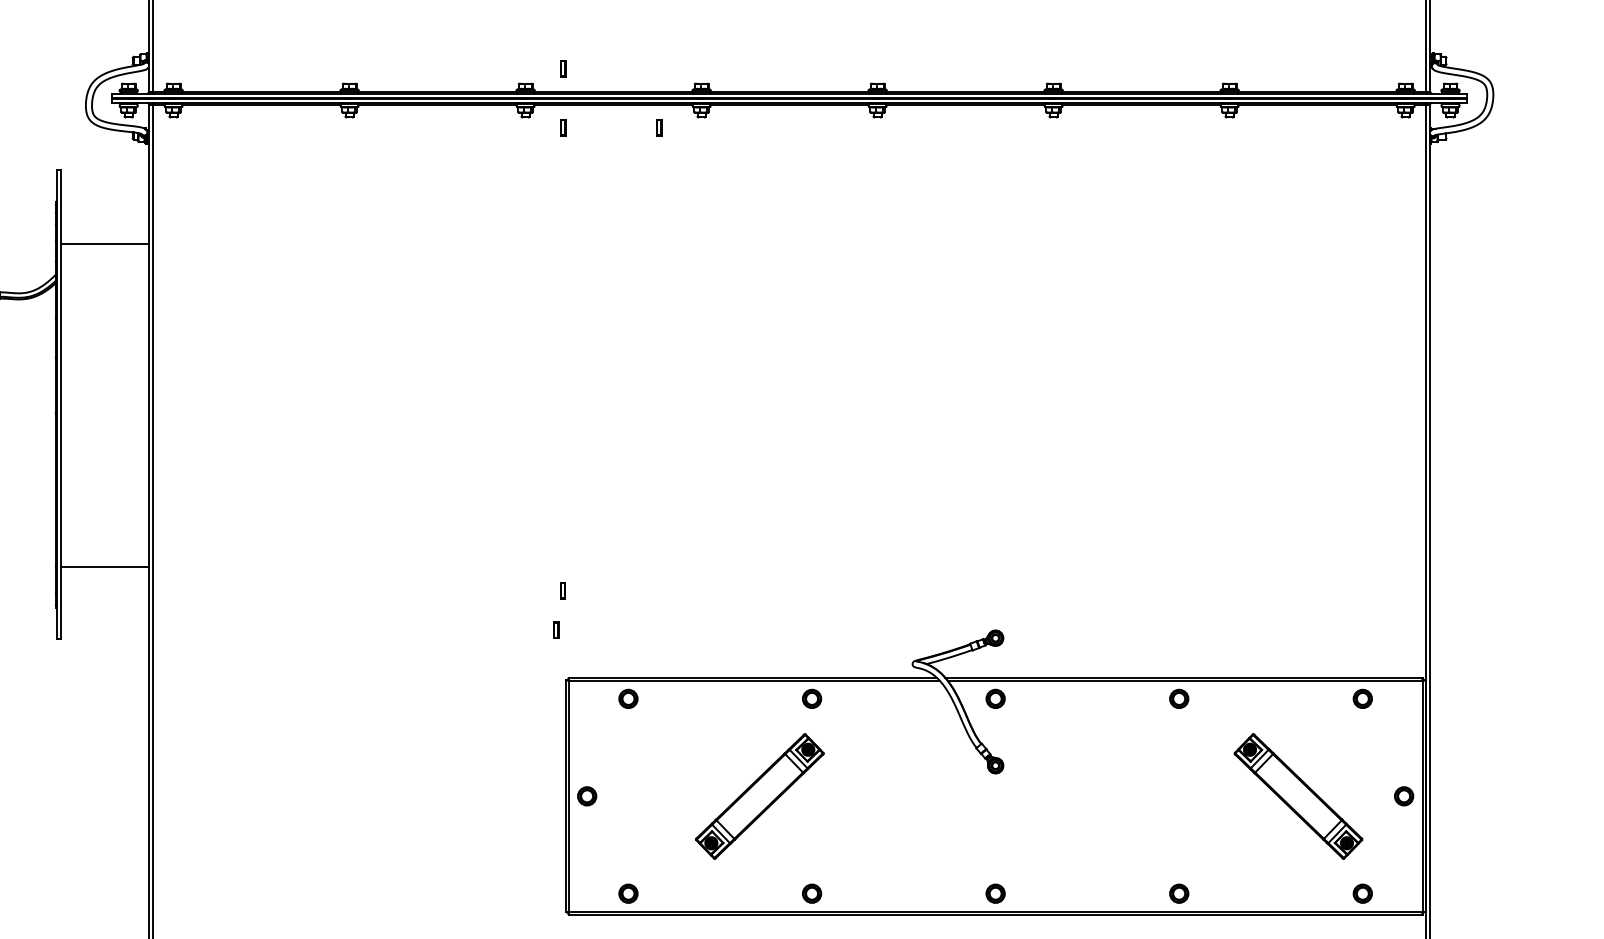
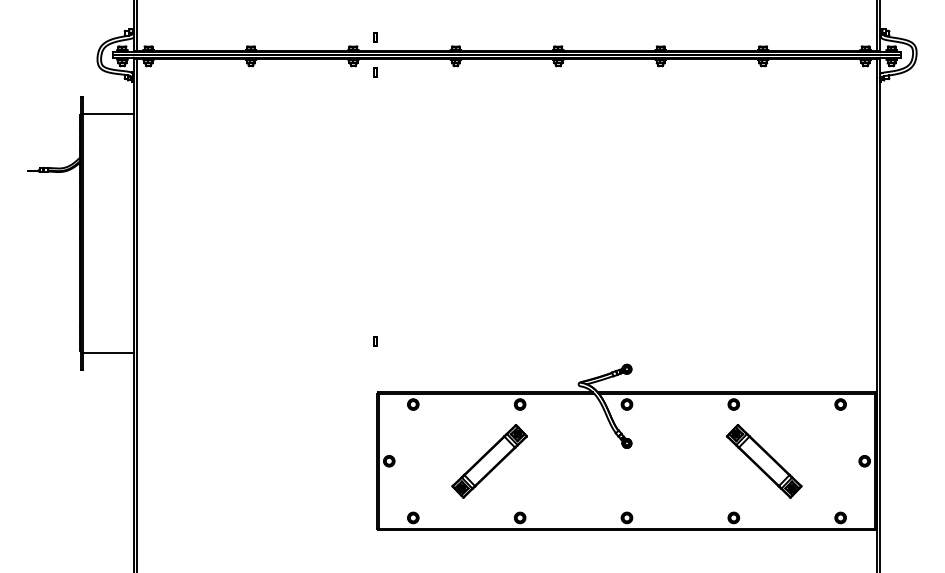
part: (659, 128) -> (431, 72), removed
line: (104, 243) -> (108, 113), moved
line: (104, 566) -> (108, 352), moved
part: (556, 630) -> (371, 364), removed
part: (1298, 796) -> (764, 461), moved

